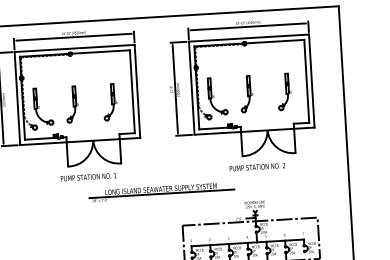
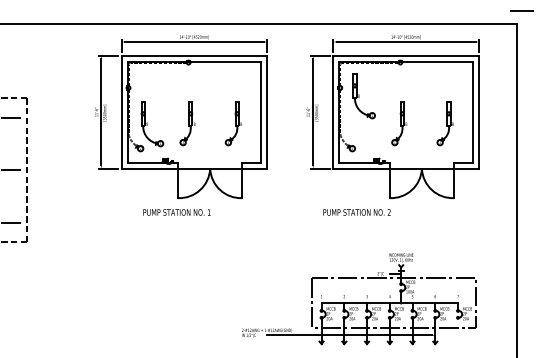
part: (217, 96) -> (363, 96), moved
text: (257, 167) -> (356, 212), moved
text: (88, 177) -> (176, 212), moved
part: (161, 191) -> (289, 235), removed

